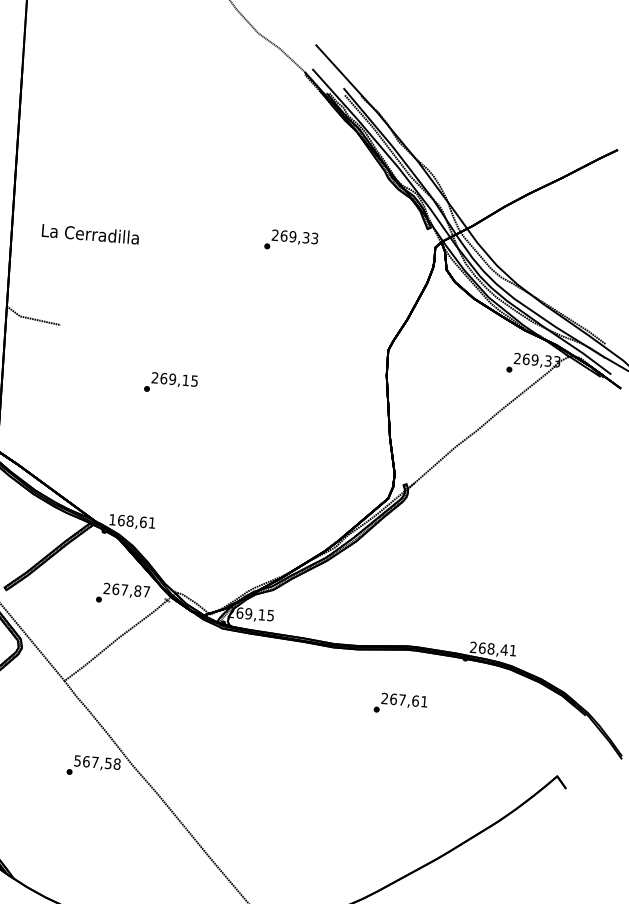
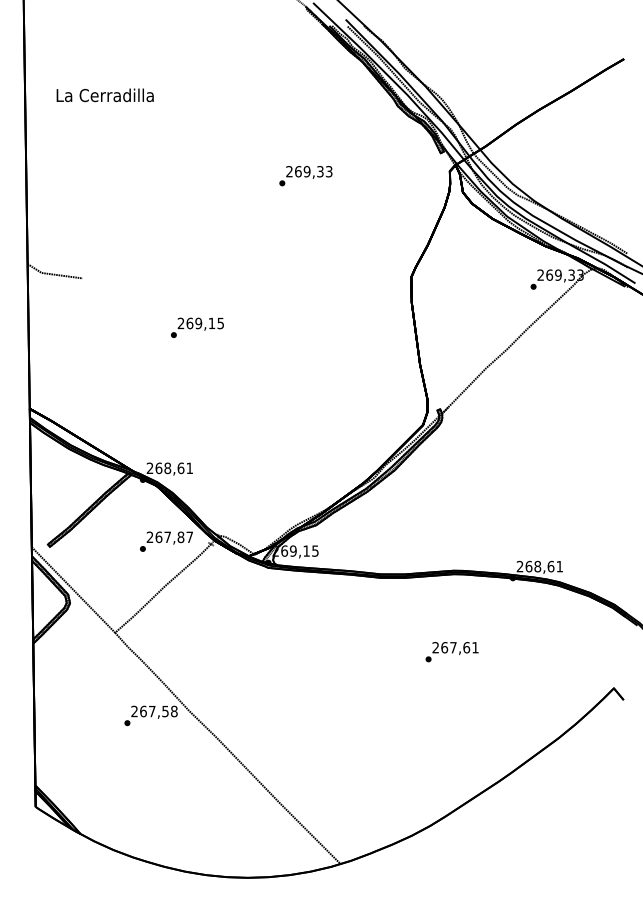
text: (89, 234) -> (104, 95), moved
text: (112, 518) -> (149, 467), 168,61 -> 268,61
text: (503, 649) -> (550, 566), 268,41 -> 268,61
text: (400, 704) -> (451, 652), moved
text: (77, 760) -> (134, 711), 567,58 -> 267,58

